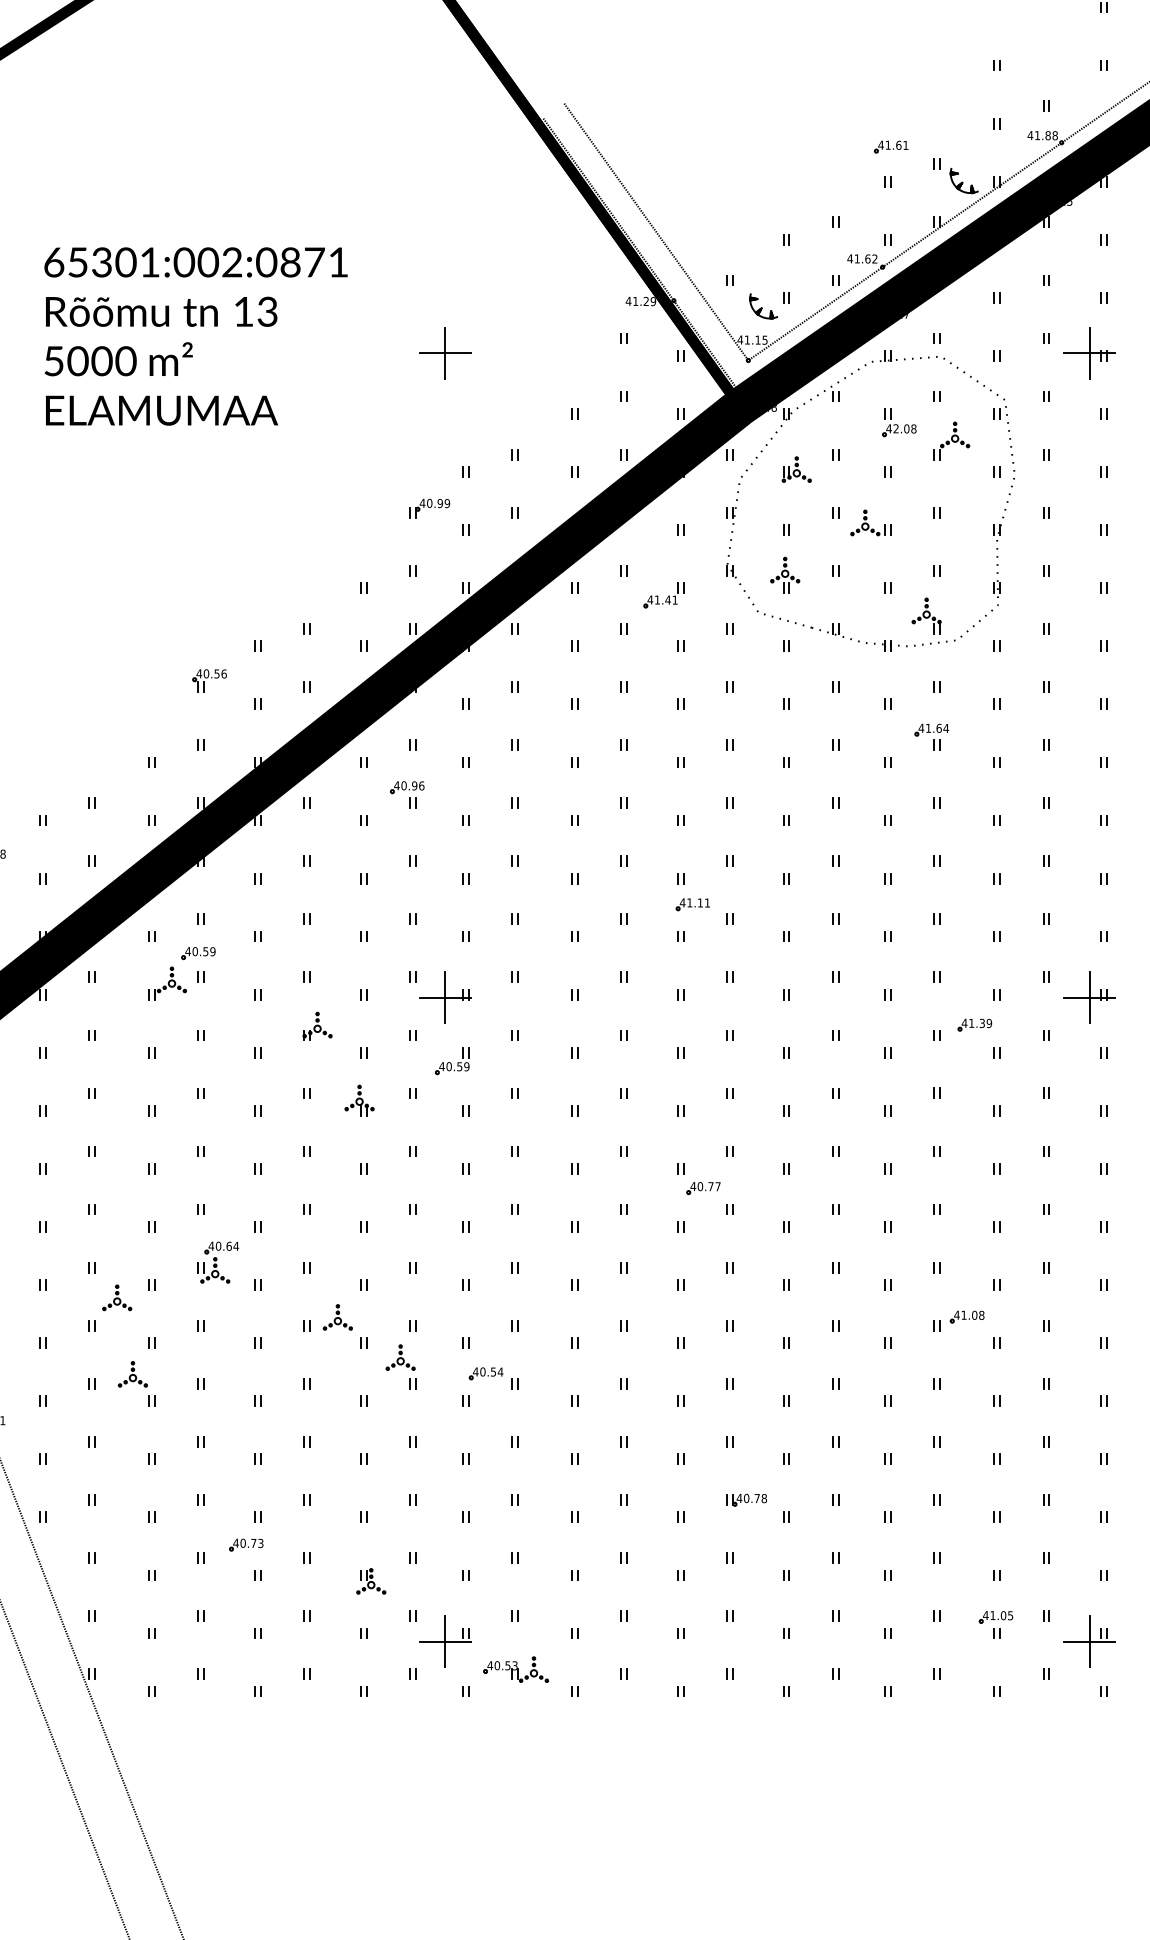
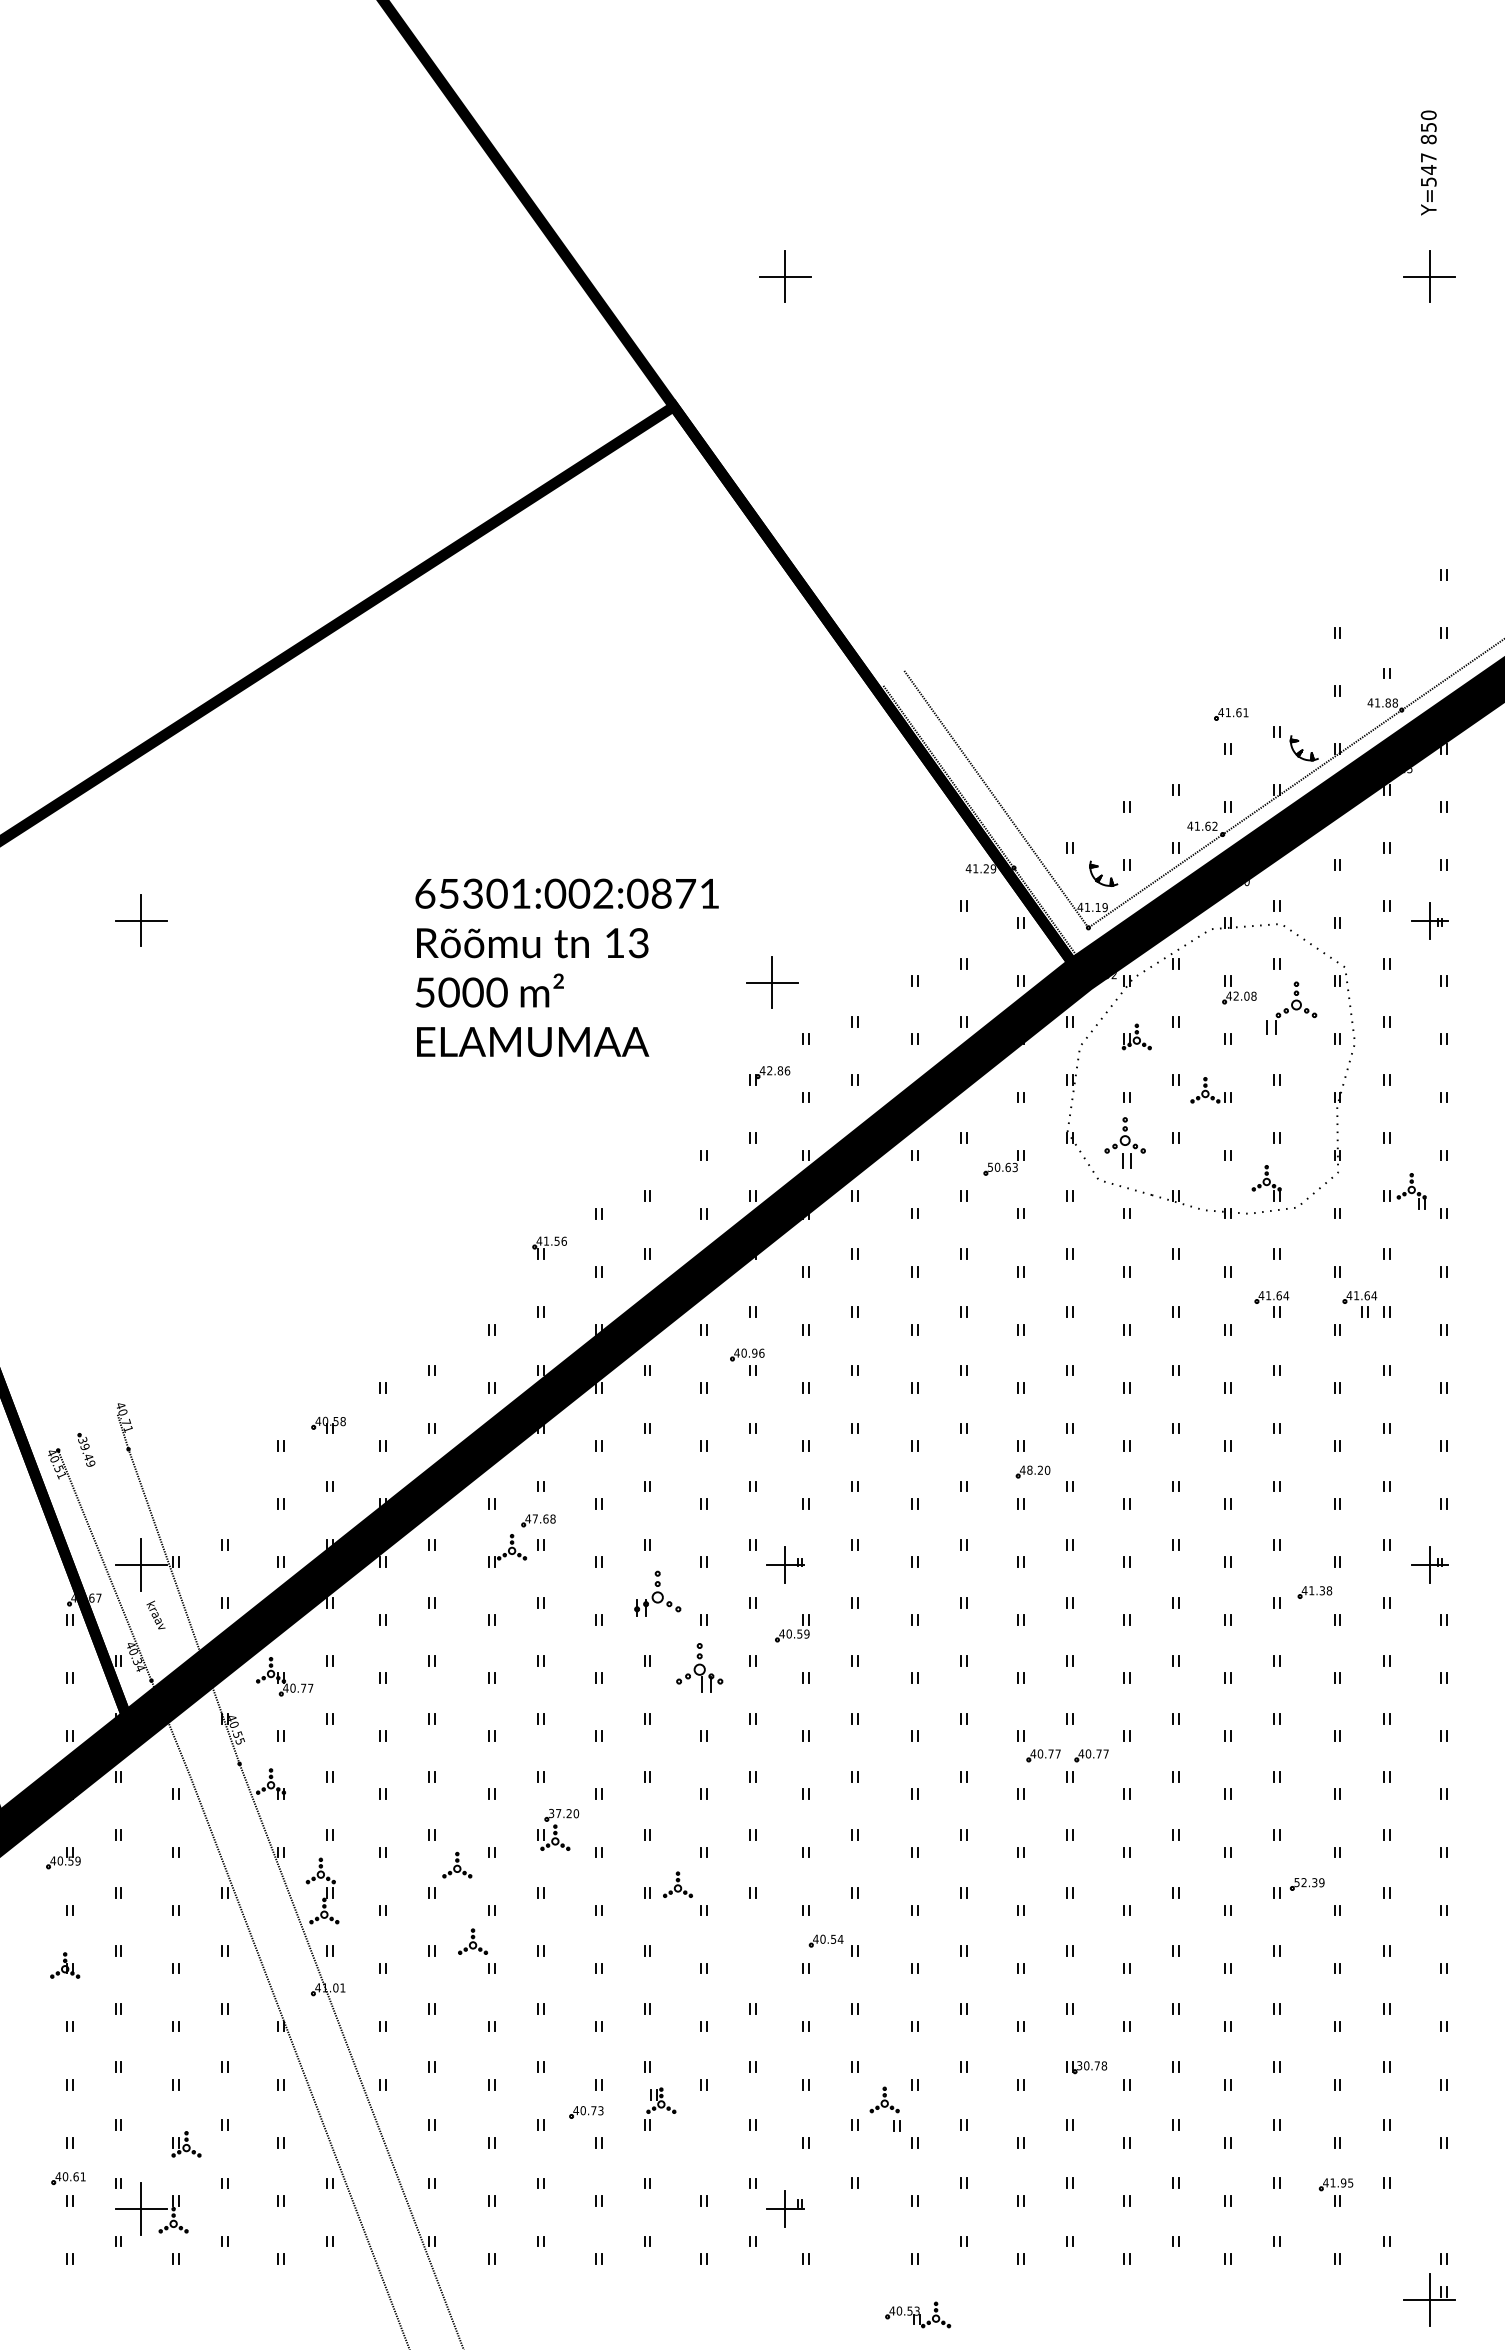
text: (905, 316) -> (1245, 883), 41.17 -> 48.60
text: (195, 336) -> (566, 967), moved
text: (764, 340) -> (1104, 907), 41.15 -> 41.19
part: (445, 353) -> (772, 982), moved
part: (1089, 353) -> (1429, 920), size x0.7
text: (771, 409) -> (1111, 976), 41.48 -> 55.92
part: (951, 441) -> (1291, 1008), size x1.4
text: (438, 503) -> (778, 1070), 40.99 -> 42.86
part: (785, 575) -> (1125, 1142), size x1.4
text: (662, 600) -> (1002, 1167), 41.41 -> 50.63
part: (1071, 624) -> (1411, 1191), added
text: (206, 673) -> (546, 1240), 40.56 -> 41.56
part: (1019, 737) -> (1359, 1304), added
text: (698, 902) -> (1038, 1469), 41.11 -> 48.20
text: (203, 951) -> (543, 1518), 40.59 -> 47.68
part: (445, 997) -> (785, 1564), size x0.7
part: (1089, 997) -> (1429, 1564), size x0.7
text: (989, 1023) -> (1329, 1590), 41.39 -> 41.38
part: (317, 1026) -> (657, 1593), size x1.6
part: (359, 1100) -> (699, 1667), size x1.6
part: (751, 1188) -> (1091, 1755), added
text: (223, 1246) -> (563, 1813), 40.64 -> 37.20
text: (969, 1315) -> (1309, 1882), 41.08 -> 52.39
part: (400, 1366) -> (884, 2108), moved
text: (739, 1498) -> (1079, 2065), 40.78 -> 30.78
part: (371, 1581) -> (661, 2100), moved
text: (1003, 1615) -> (1343, 2182), 41.05 -> 41.95
part: (445, 1641) -> (785, 2208), size x0.7
part: (1089, 1641) -> (1429, 2299), moved
part: (516, 1669) -> (918, 2314), moved

